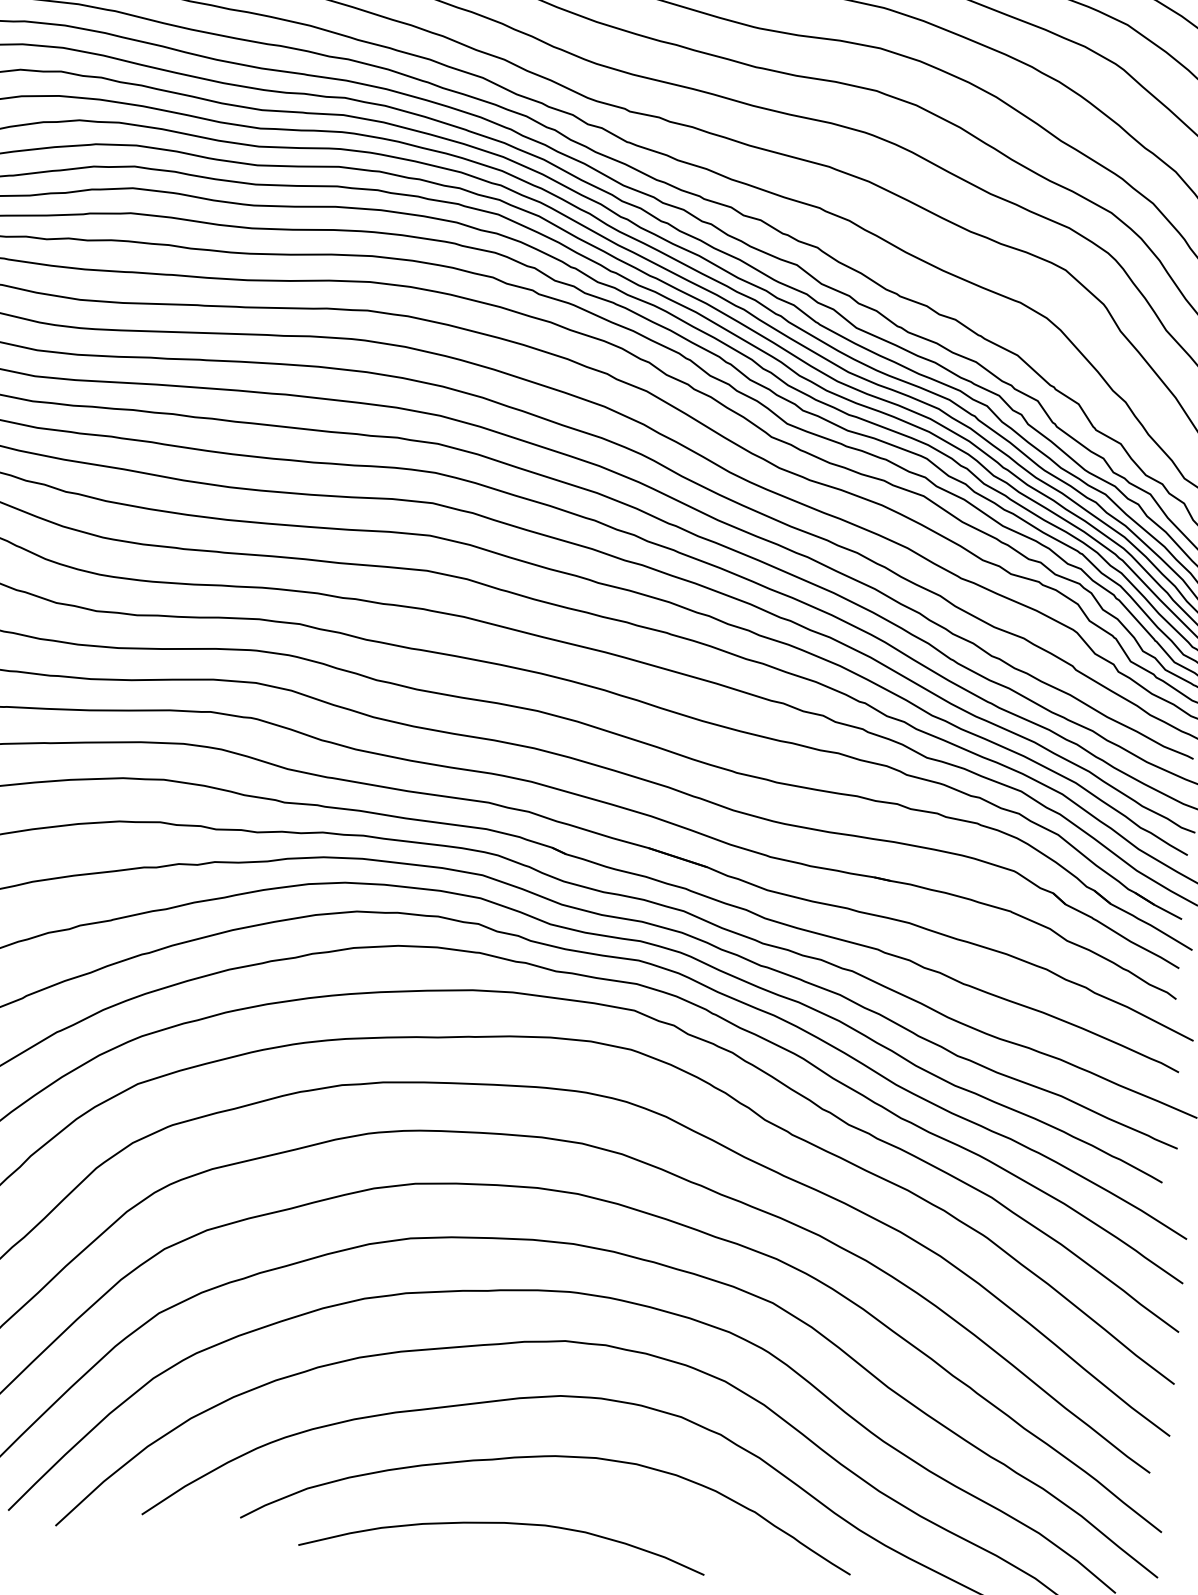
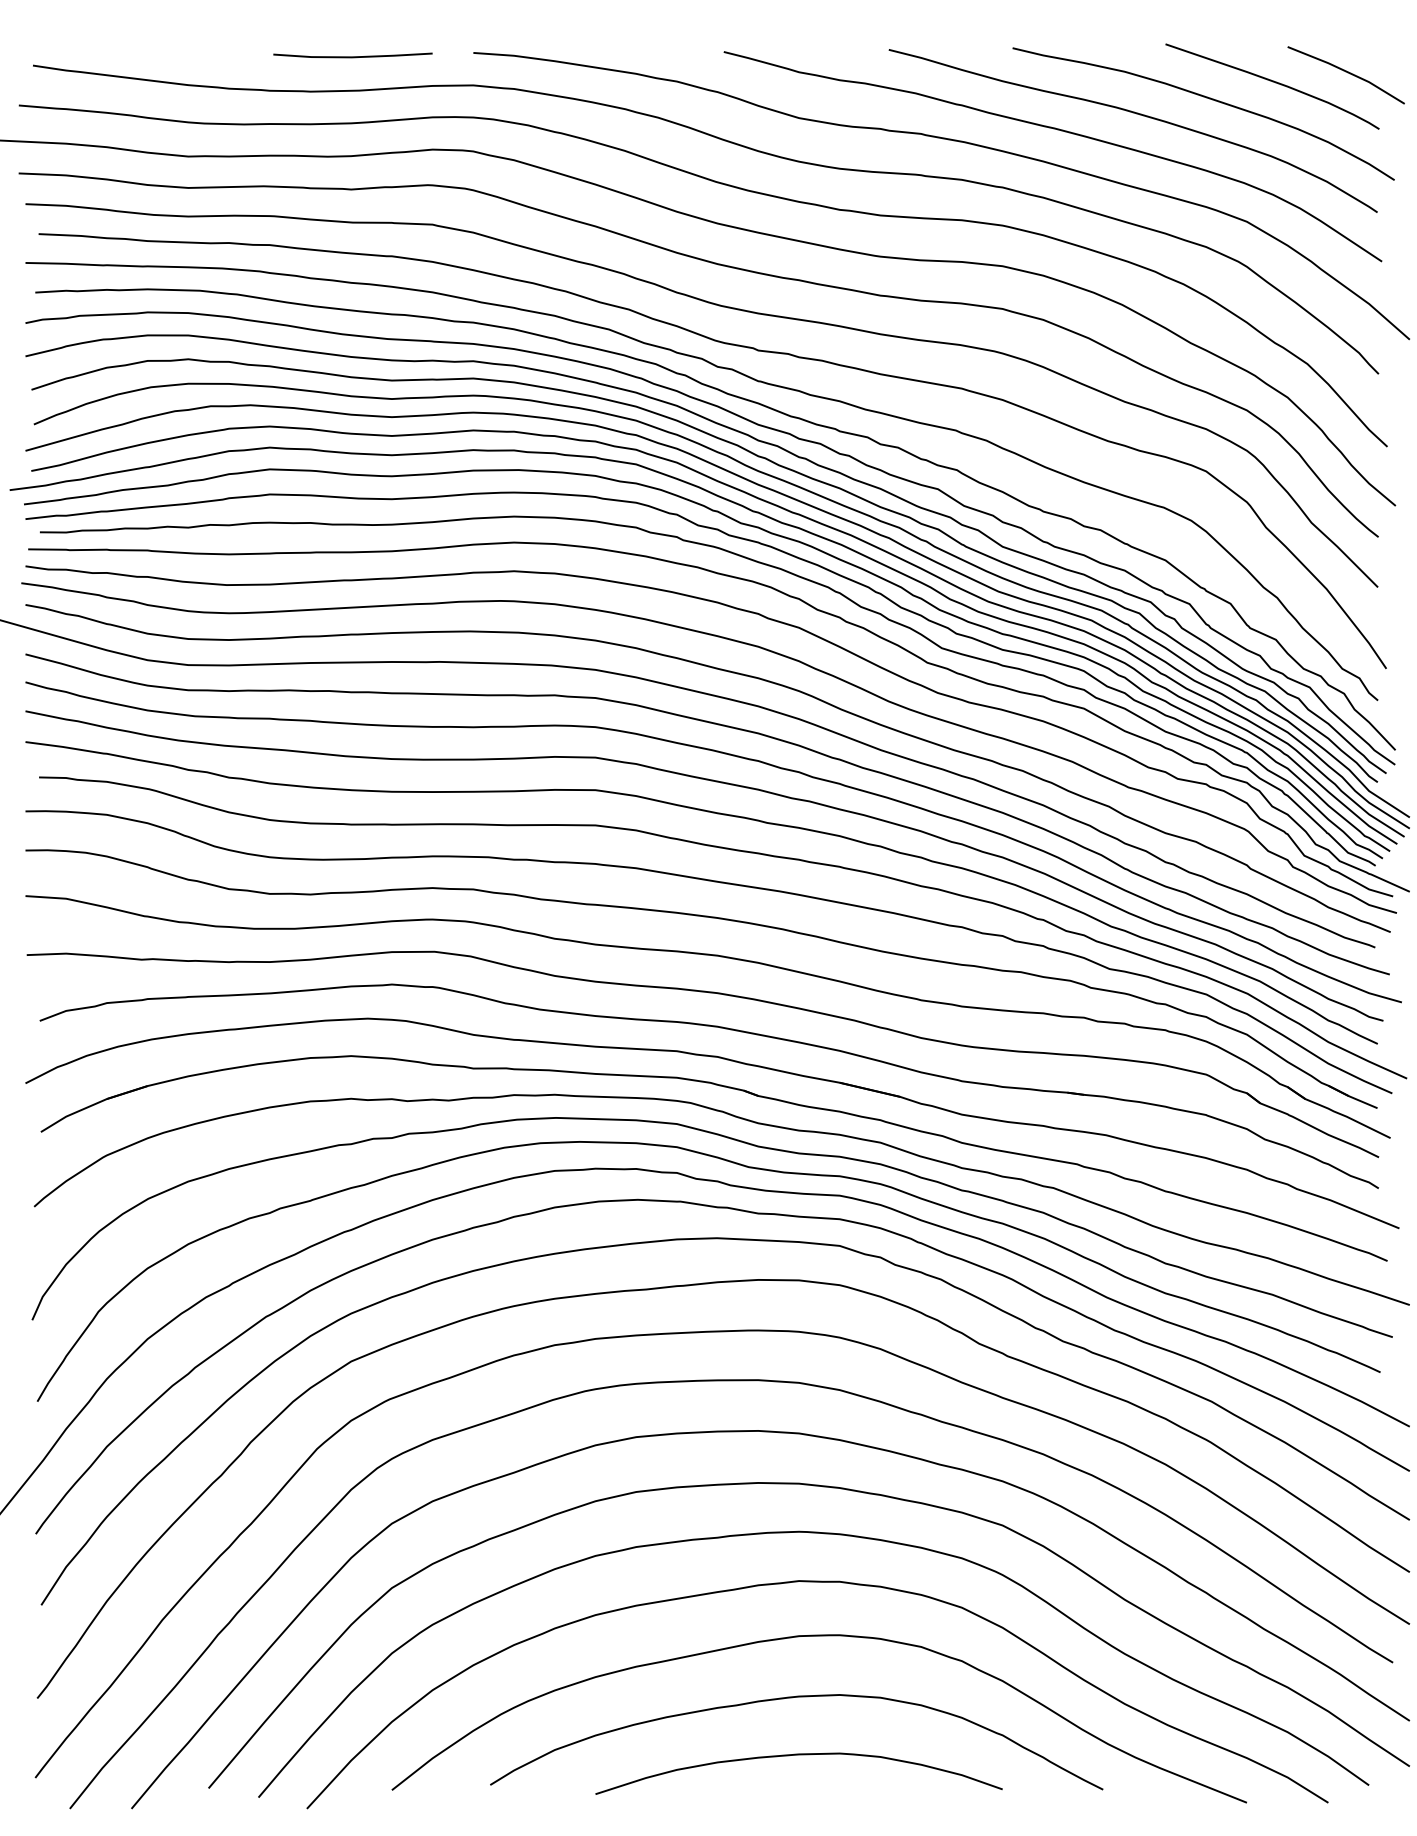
curve: (503, 1523) -> (798, 1755), moved

